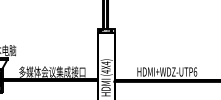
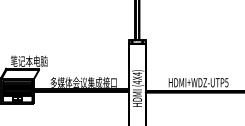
text: (195, 71) -> (226, 82), HDMI+WDZ-UTP6 -> HDMI+WDZ-UTP5

